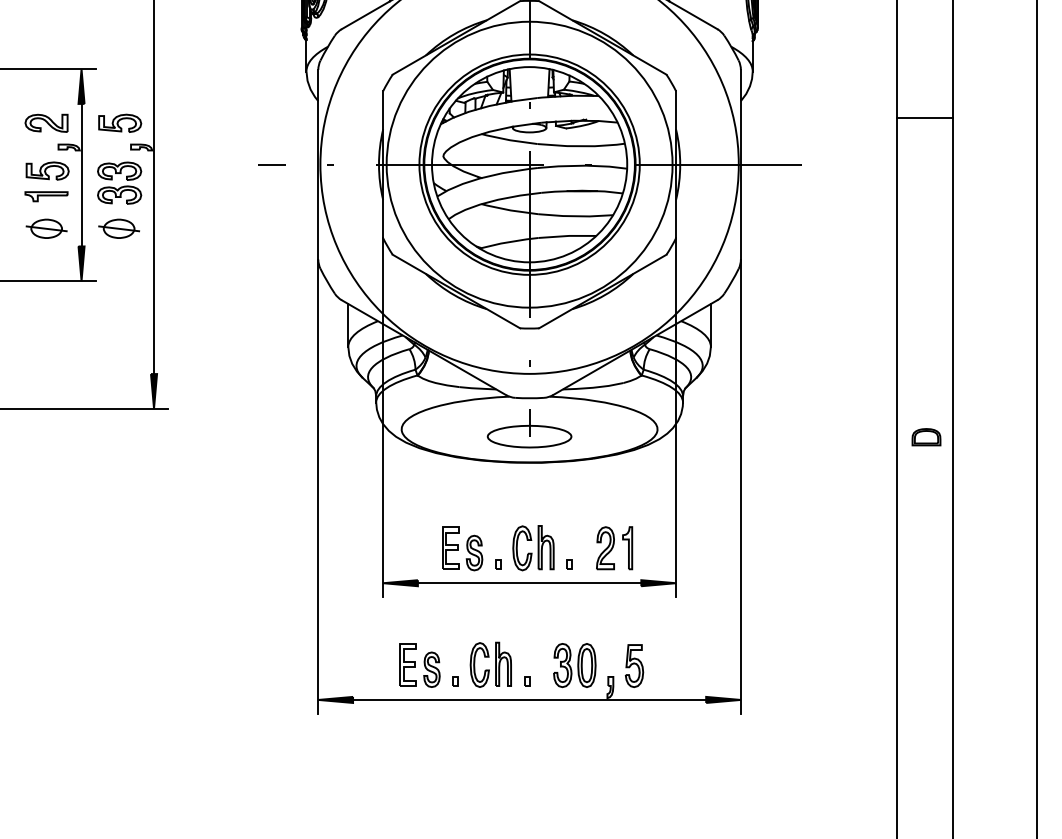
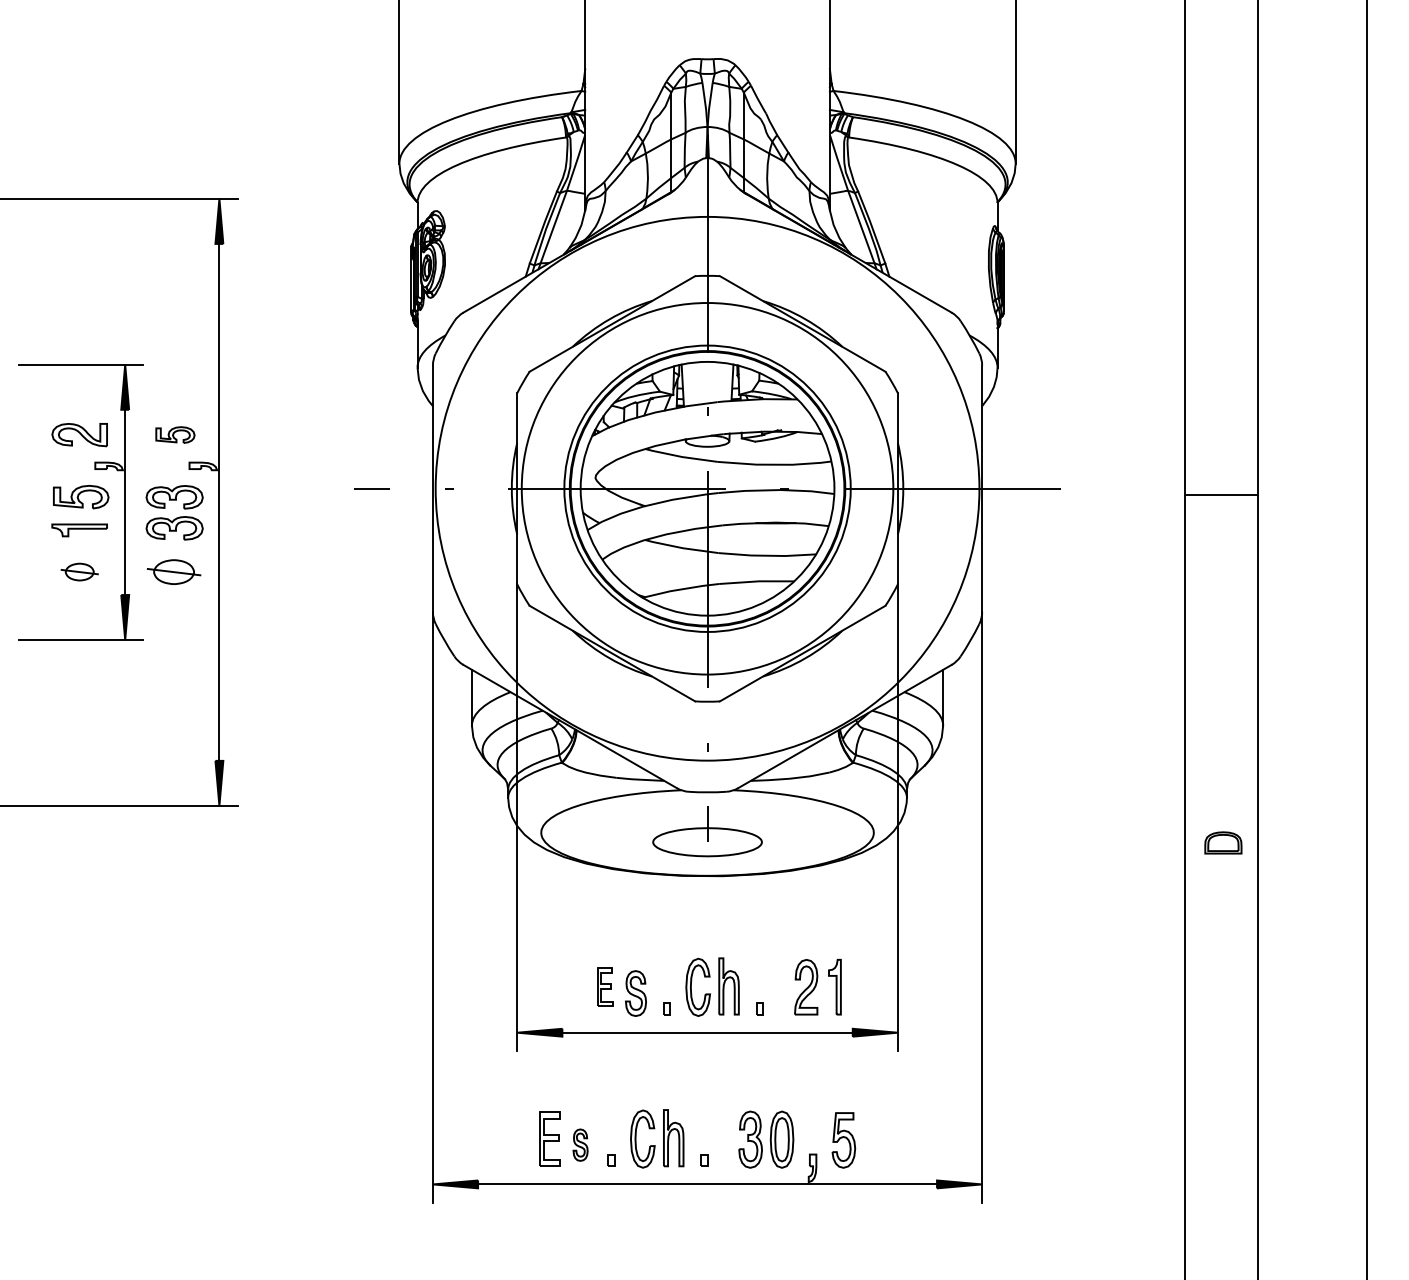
line: (925, 117) -> (1221, 494), moved
part: (120, 122) -> (175, 434), size x0.7
part: (46, 228) -> (79, 571), size x0.7
part: (451, 548) -> (605, 987), size x0.7
part: (431, 669) -> (580, 1144), size x0.7

